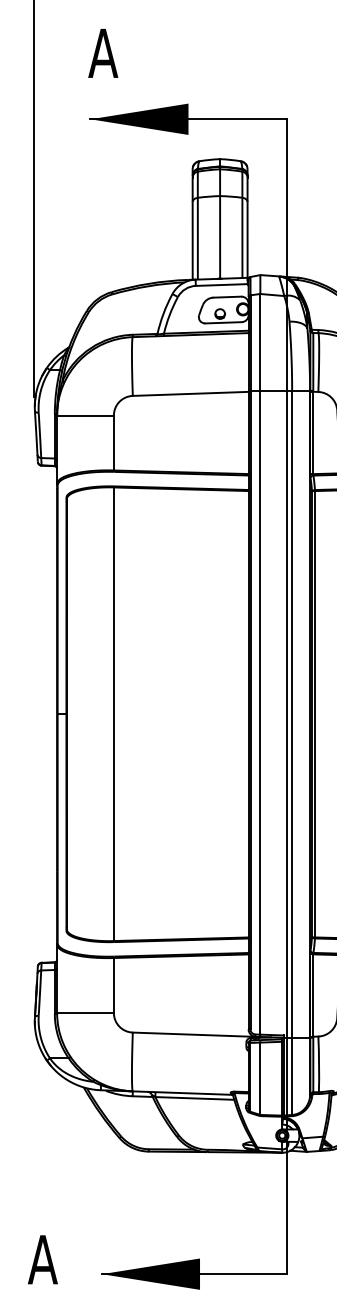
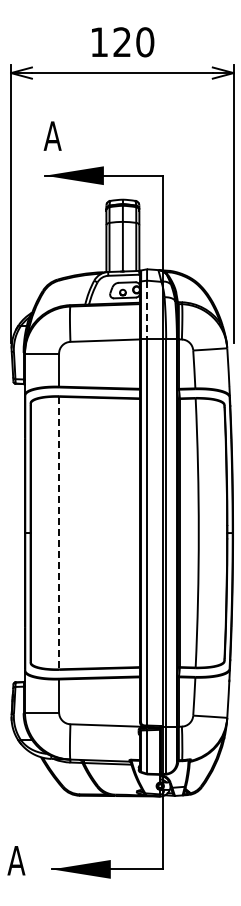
line: (261, 343) -> (147, 310), solid -> dashed
line: (114, 714) -> (59, 533), solid -> dashed

